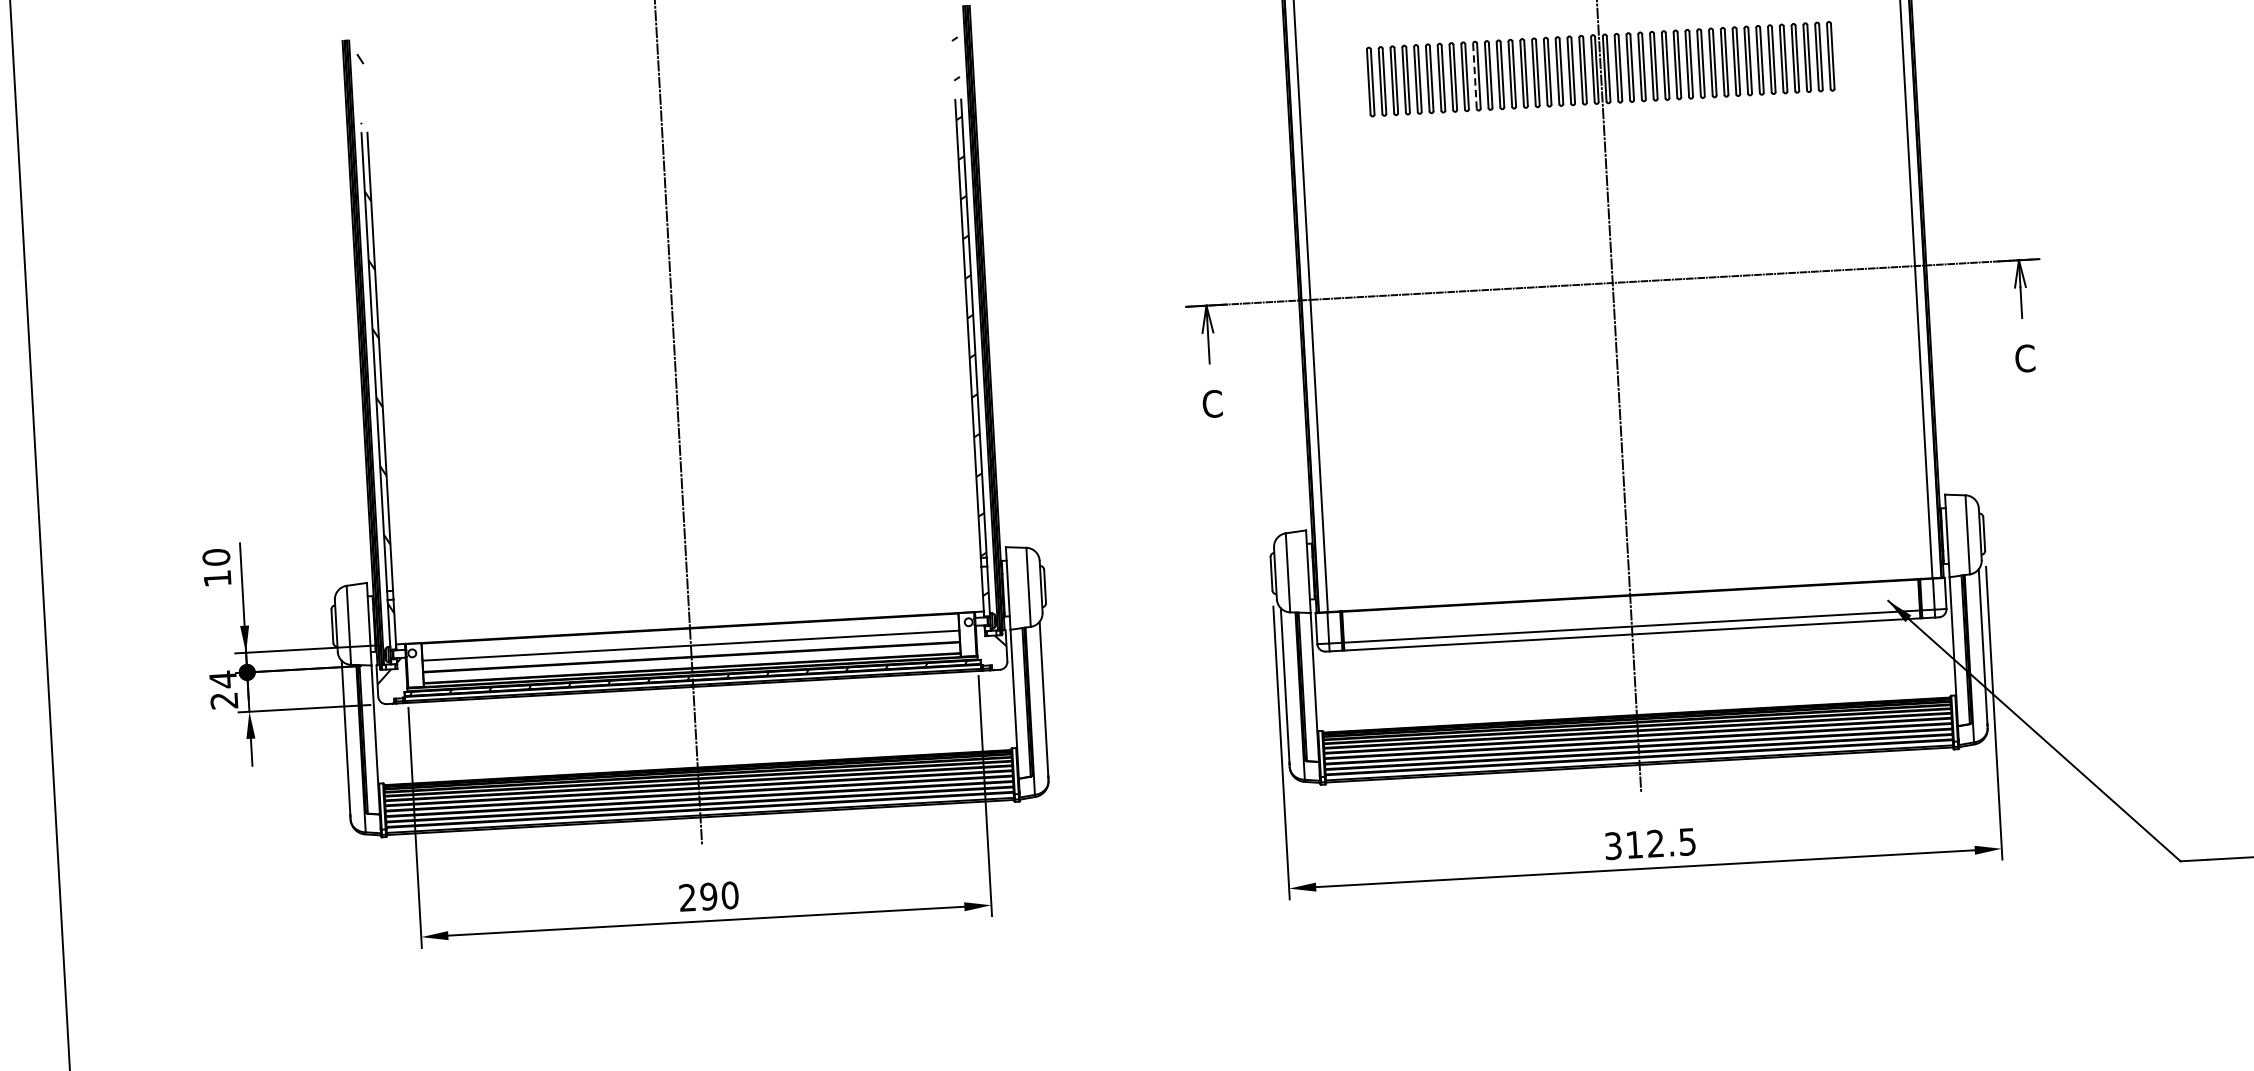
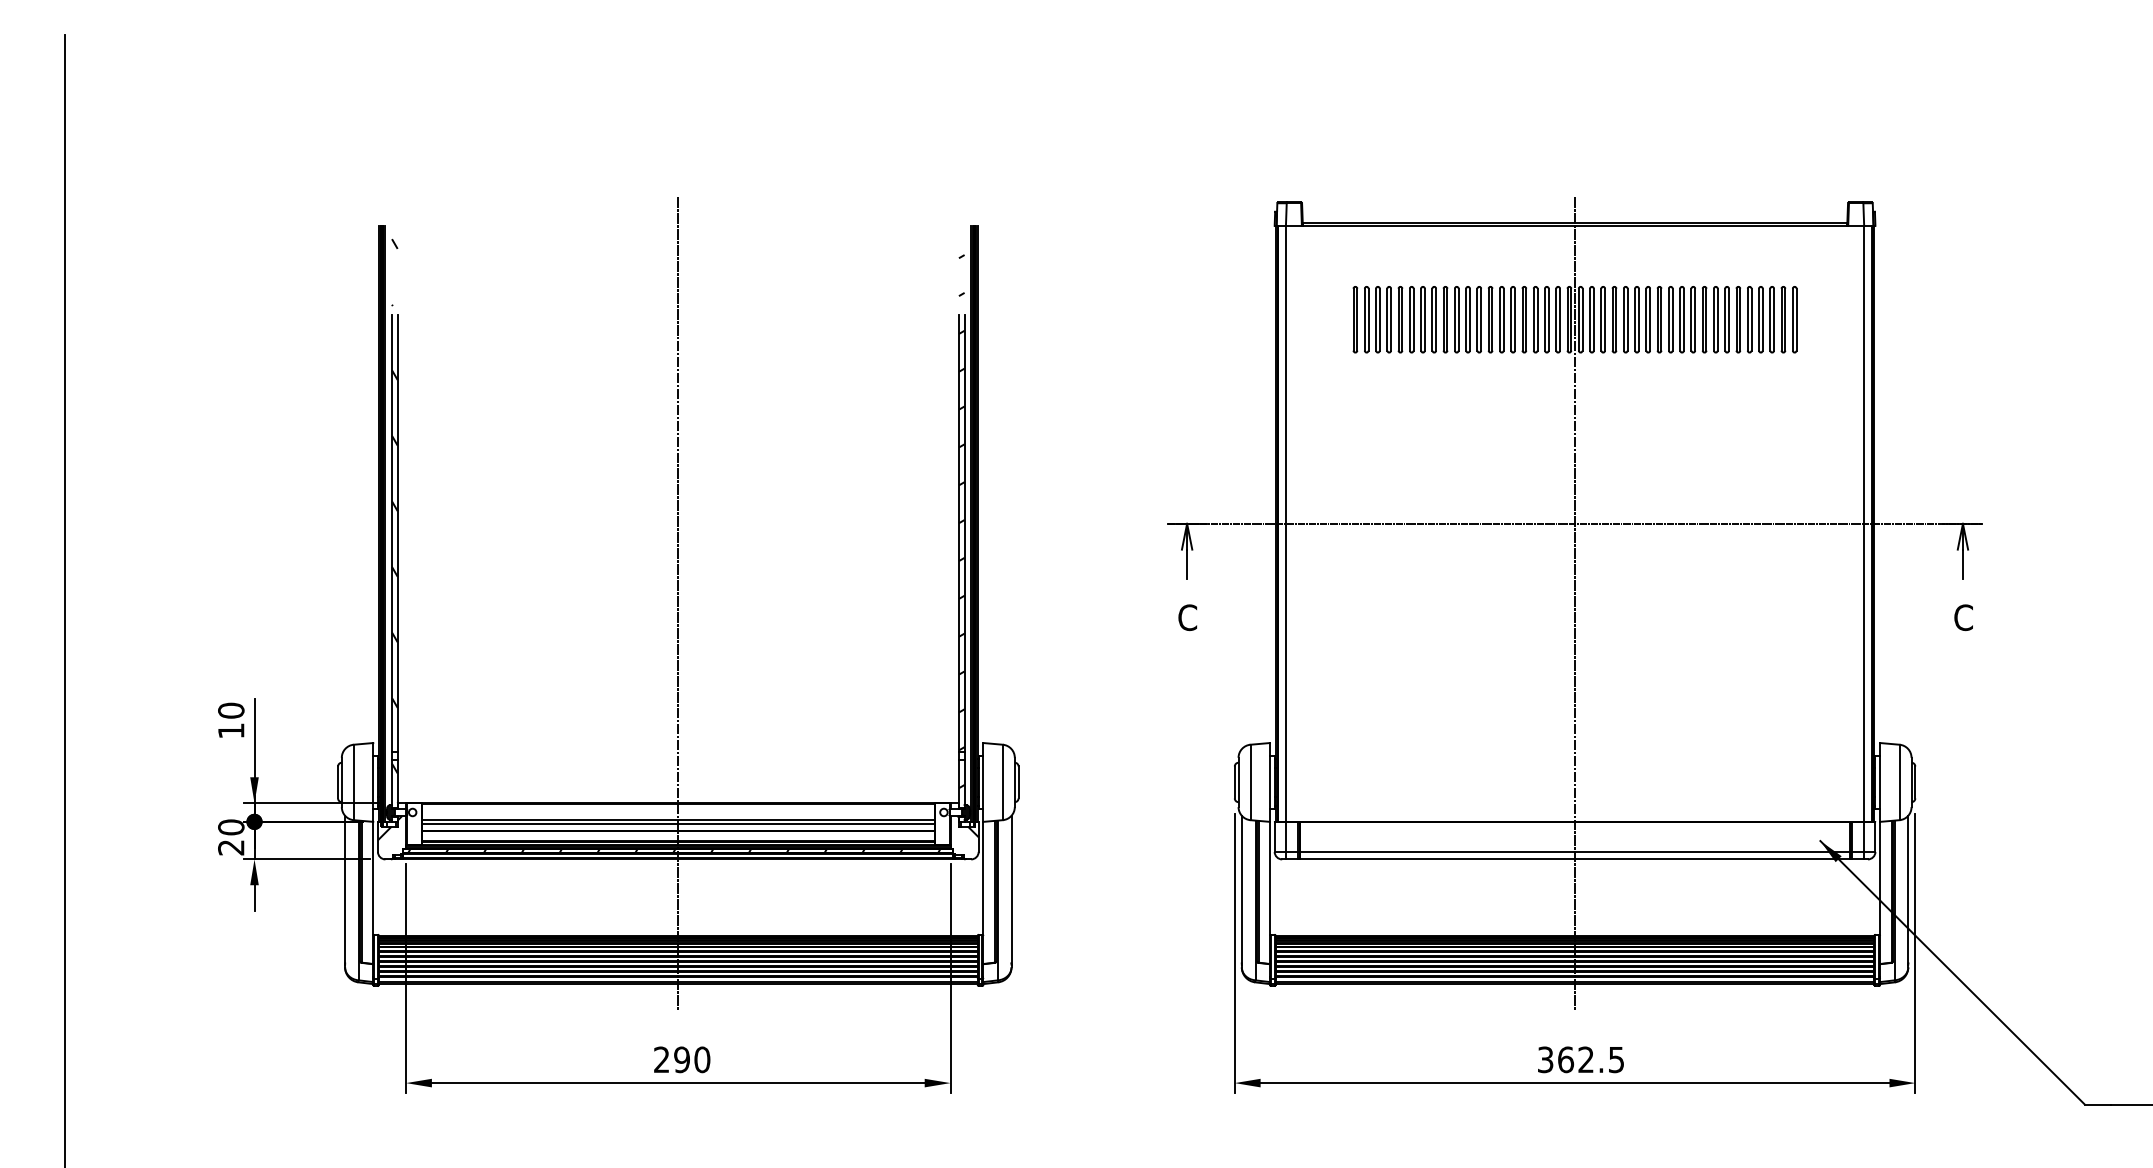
line: (1474, 76) -> (1454, 319), dashed -> solid
line: (691, 649) -> (678, 823), added
text: (223, 679) -> (231, 827), 24 -> 20
text: (1635, 844) -> (1566, 1059), 312.5 -> 362.5

